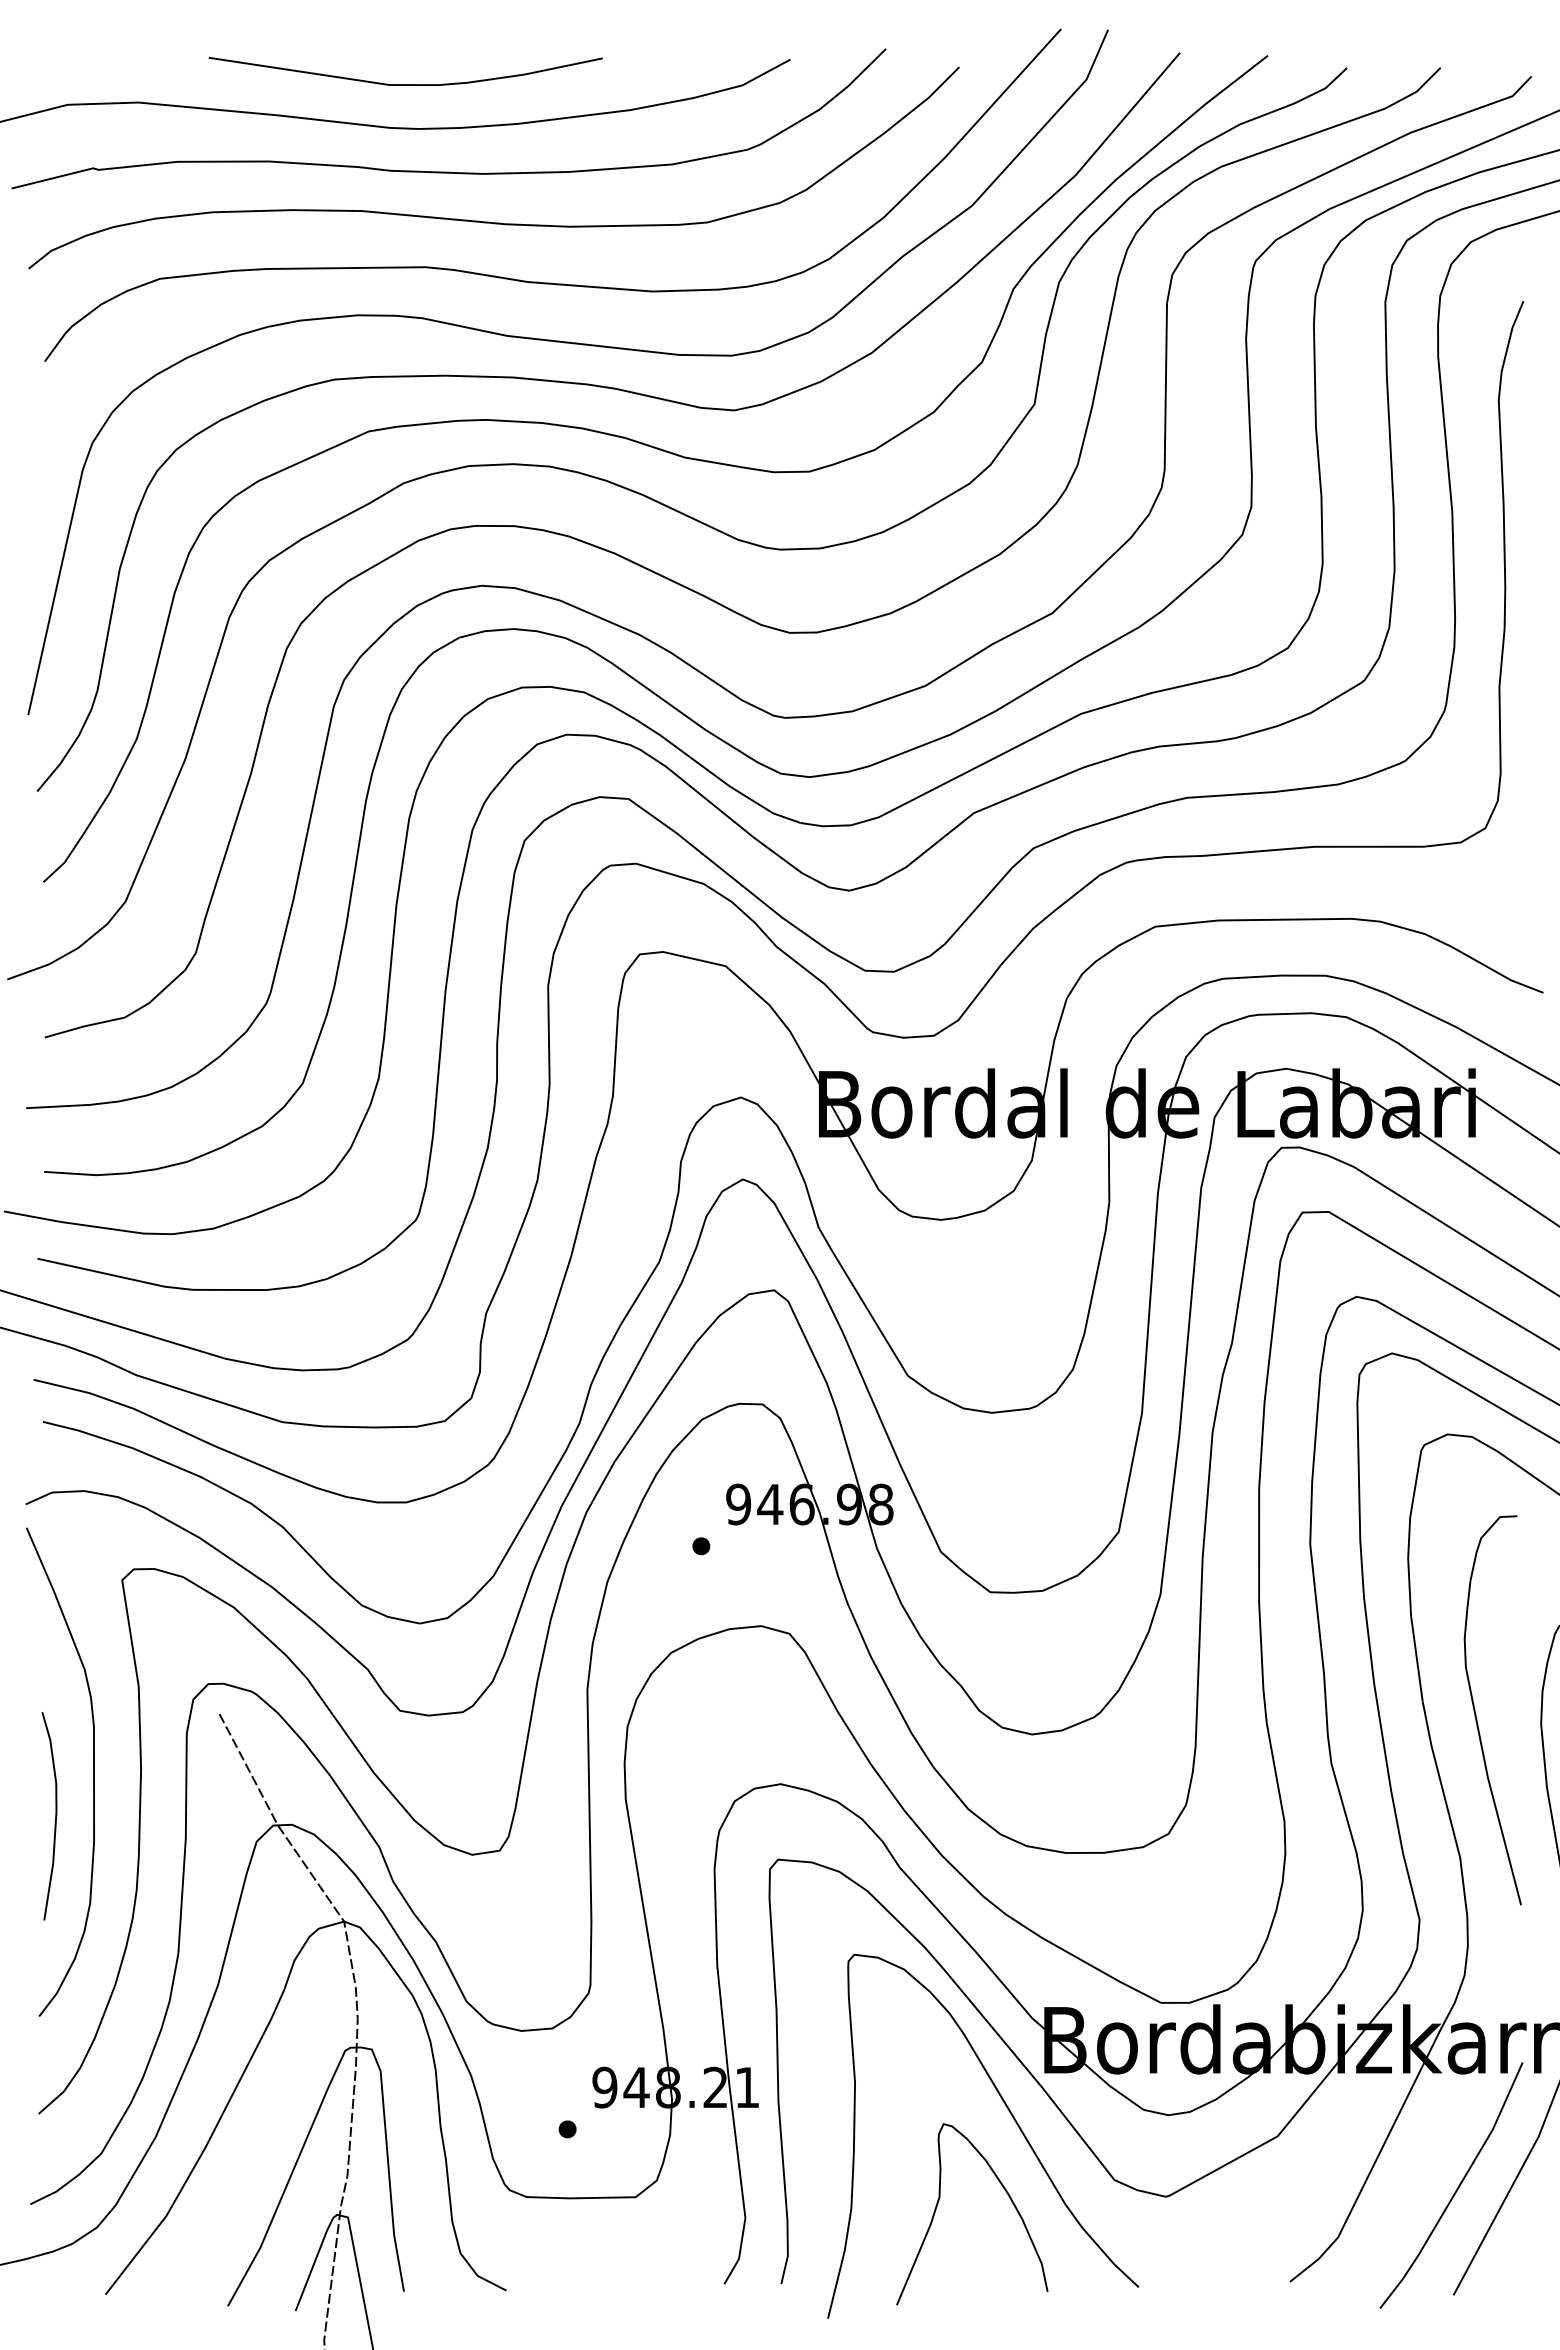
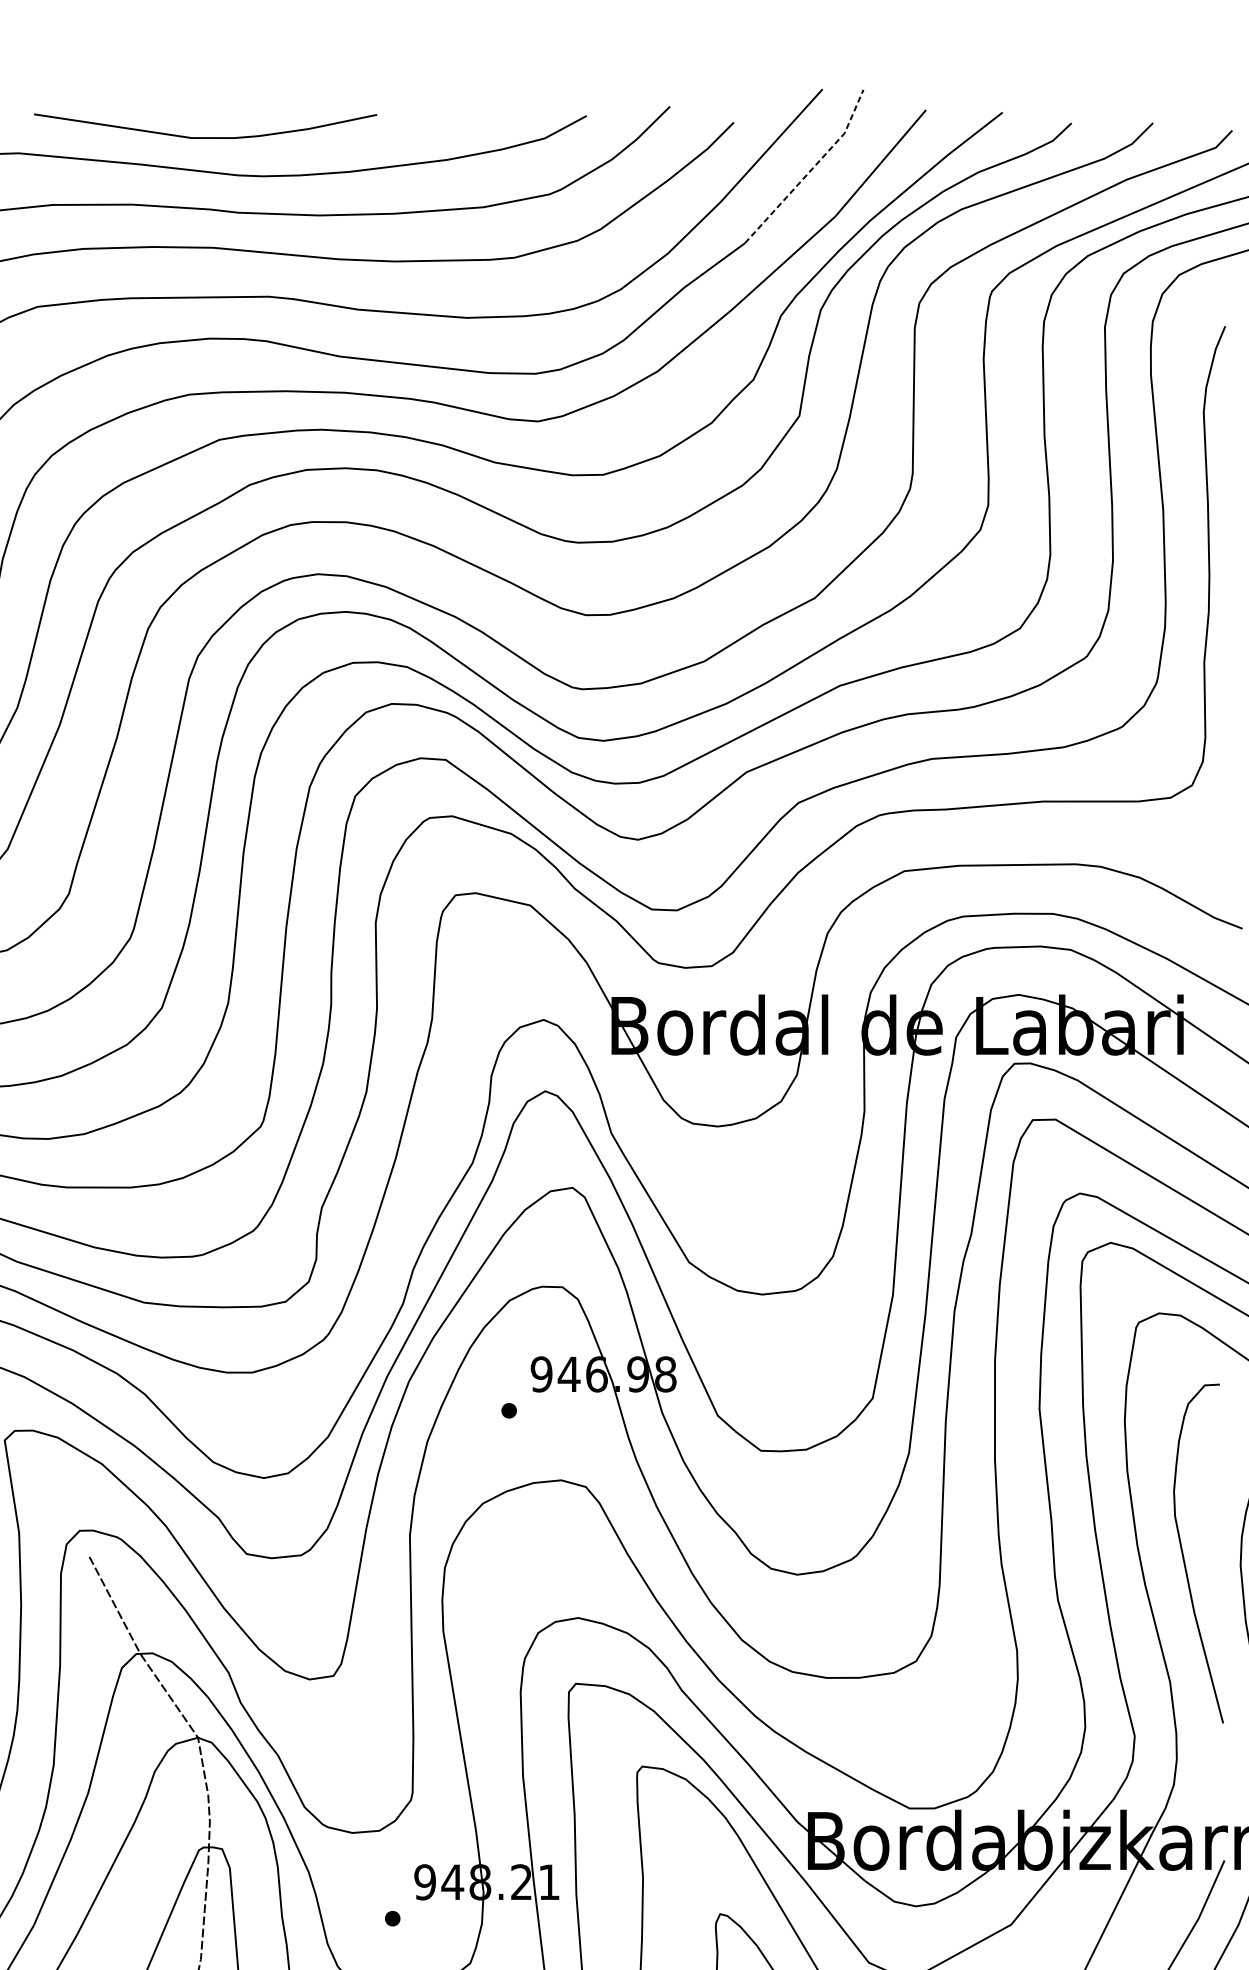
curve: (405, 84) -> (205, 137), moved
line: (1048, 121) -> (811, 169), solid -> dashed

